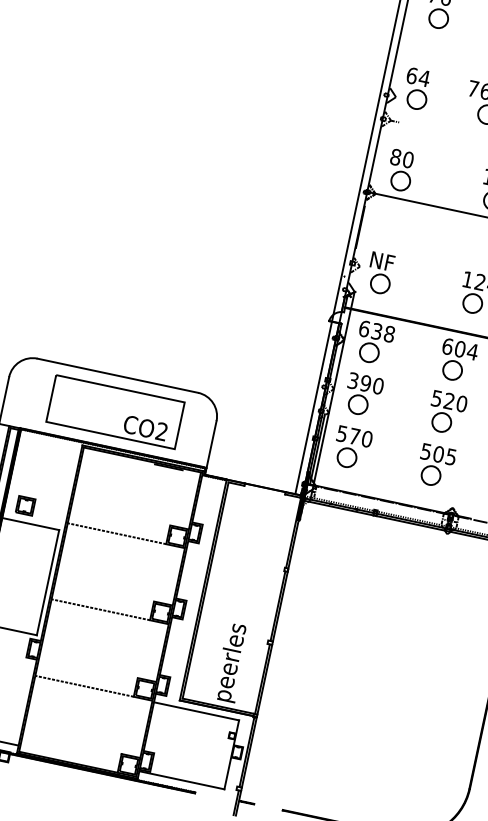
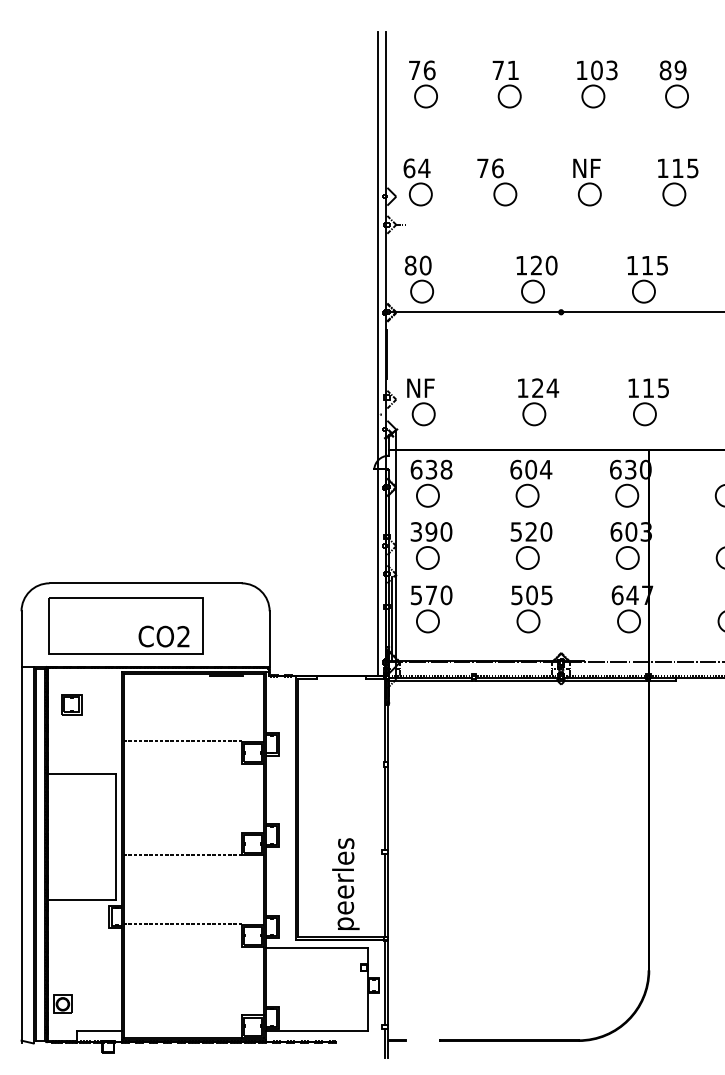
part: (115, 412) -> (125, 625), moved
part: (25, 505) -> (71, 704), moved
line: (117, 533) -> (183, 741), moved
line: (85, 685) -> (183, 923), moved

